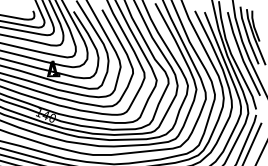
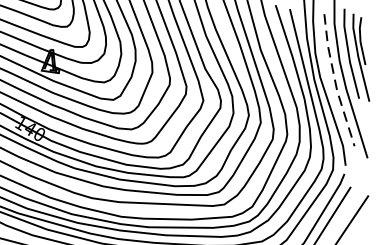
line: (241, 54) -> (335, 80), solid -> dashed

